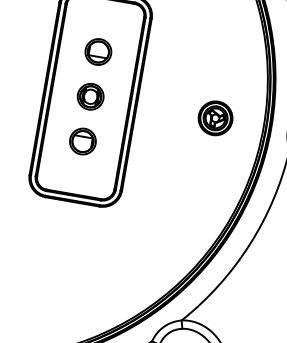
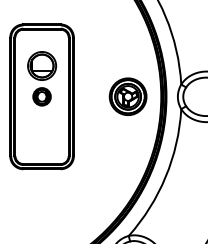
part: (97, 51) -> (41, 65), size x1.6
part: (214, 117) -> (127, 96), size x1.6
part: (82, 141) -> (41, 127), removed

